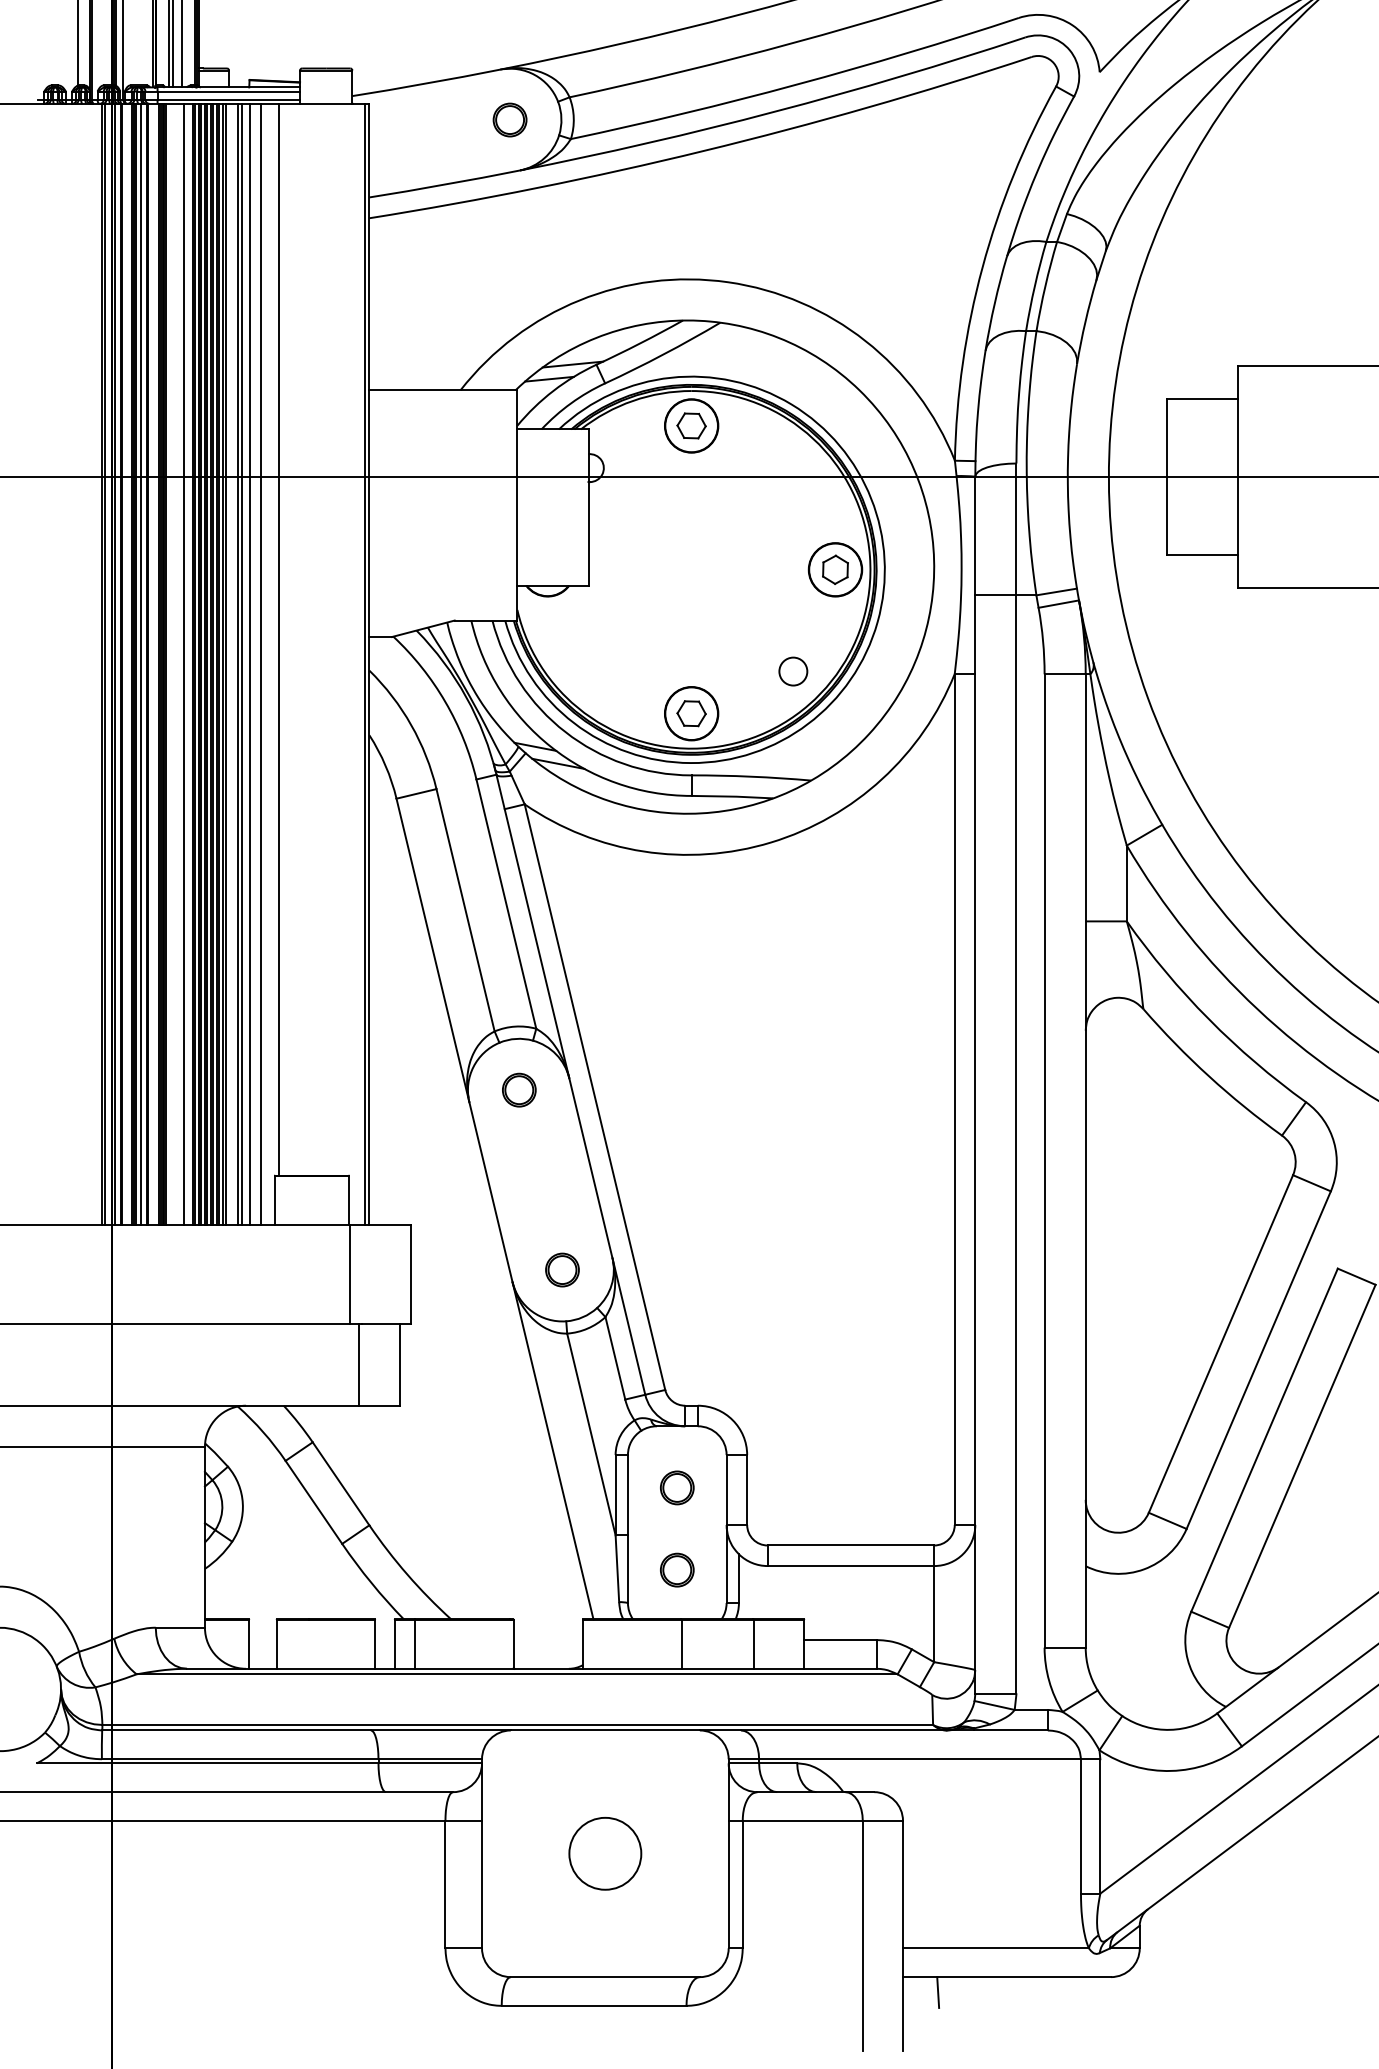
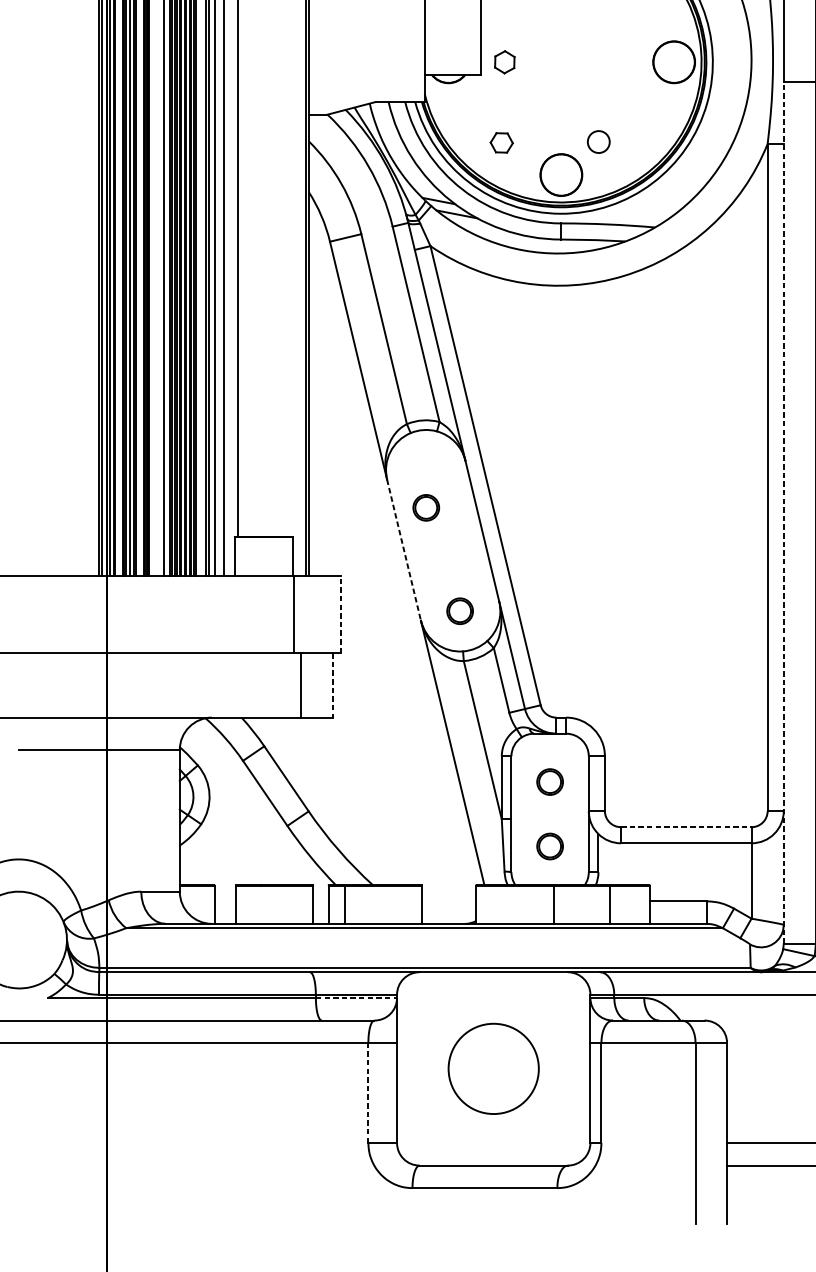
part: (835, 569) -> (504, 62), moved
circle: (793, 671) -> (598, 141), moved
part: (691, 713) -> (501, 142), moved
part: (519, 1089) -> (426, 507), moved
line: (975, 1144) -> (783, 512), solid -> dashed
line: (491, 1192) -> (404, 550), solid -> dashed
line: (410, 1273) -> (340, 613), solid -> dashed
line: (400, 1365) -> (333, 686), solid -> dashed
line: (851, 1545) -> (686, 827), solid -> dashed
line: (430, 1763) -> (356, 998), solid -> dashed
circle: (605, 1853) -> (493, 1068), size x1.6
line: (445, 1884) -> (368, 1092), solid -> dashed
line: (938, 1992) -> (754, 1177), removed

